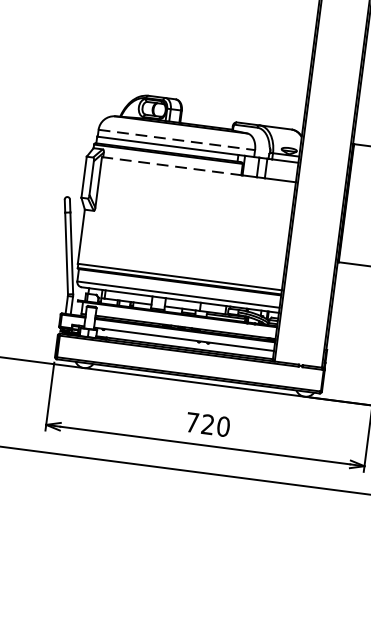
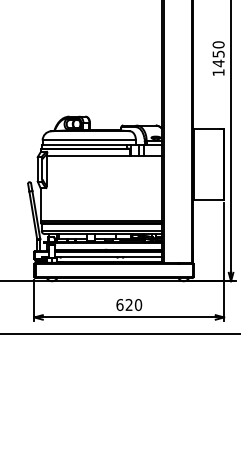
line: (177, 140) -> (89, 140), dashed -> solid
line: (172, 166) -> (88, 156), dashed -> solid
text: (191, 423) -> (119, 305), 720 -> 620

